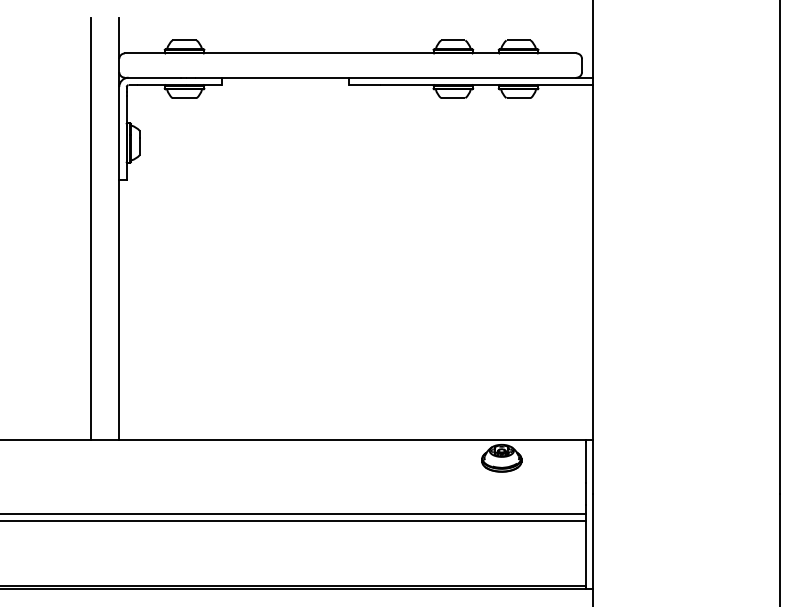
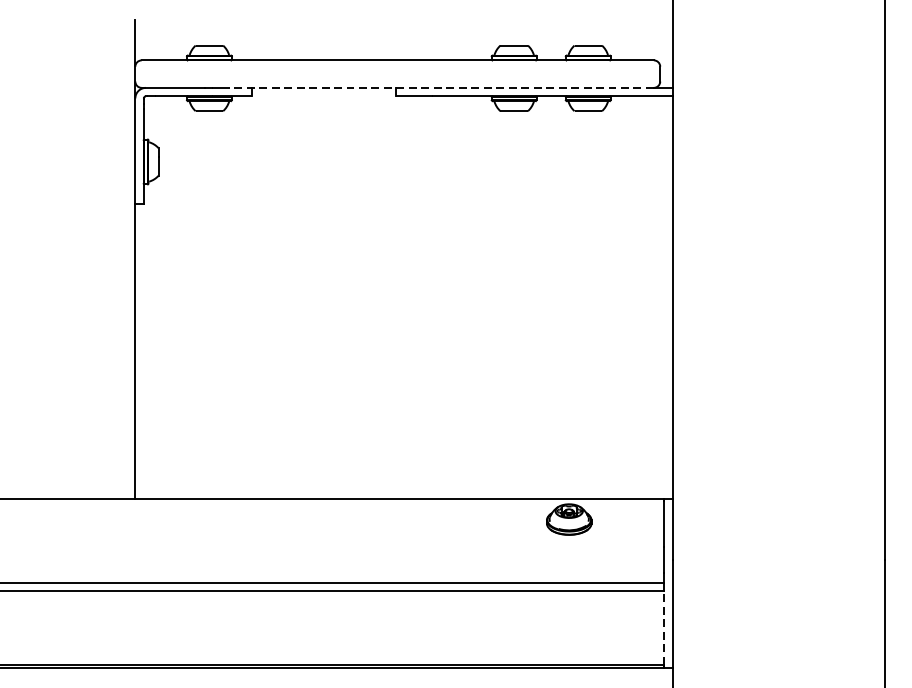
line: (385, 77) -> (437, 87), solid -> dashed
line: (91, 228) -> (103, 258), removed
line: (585, 553) -> (664, 627), solid -> dashed

